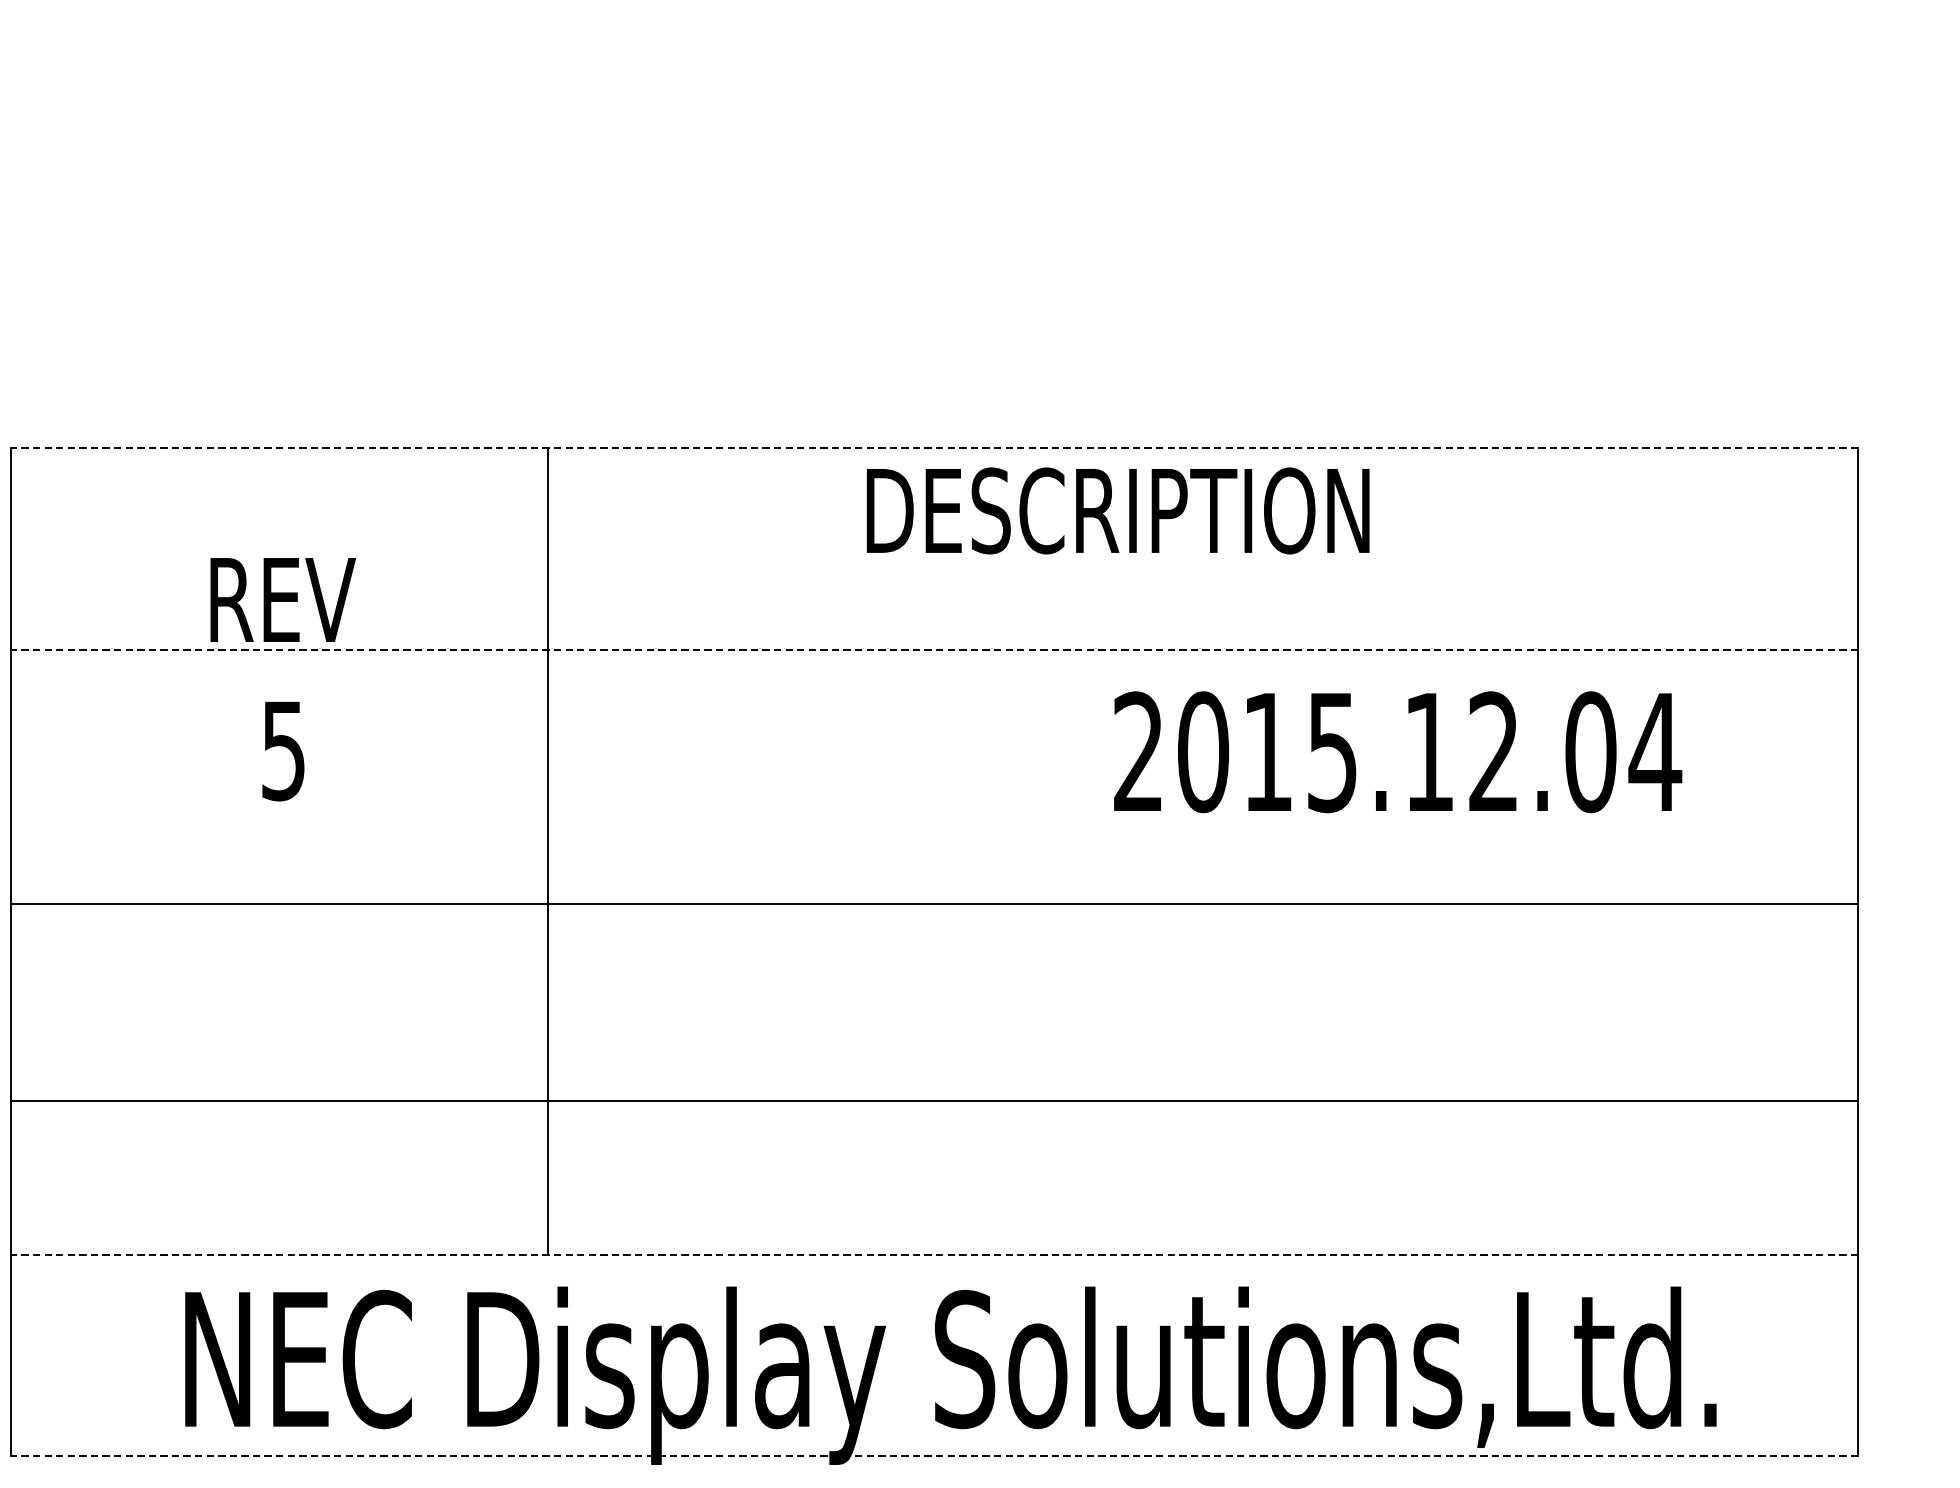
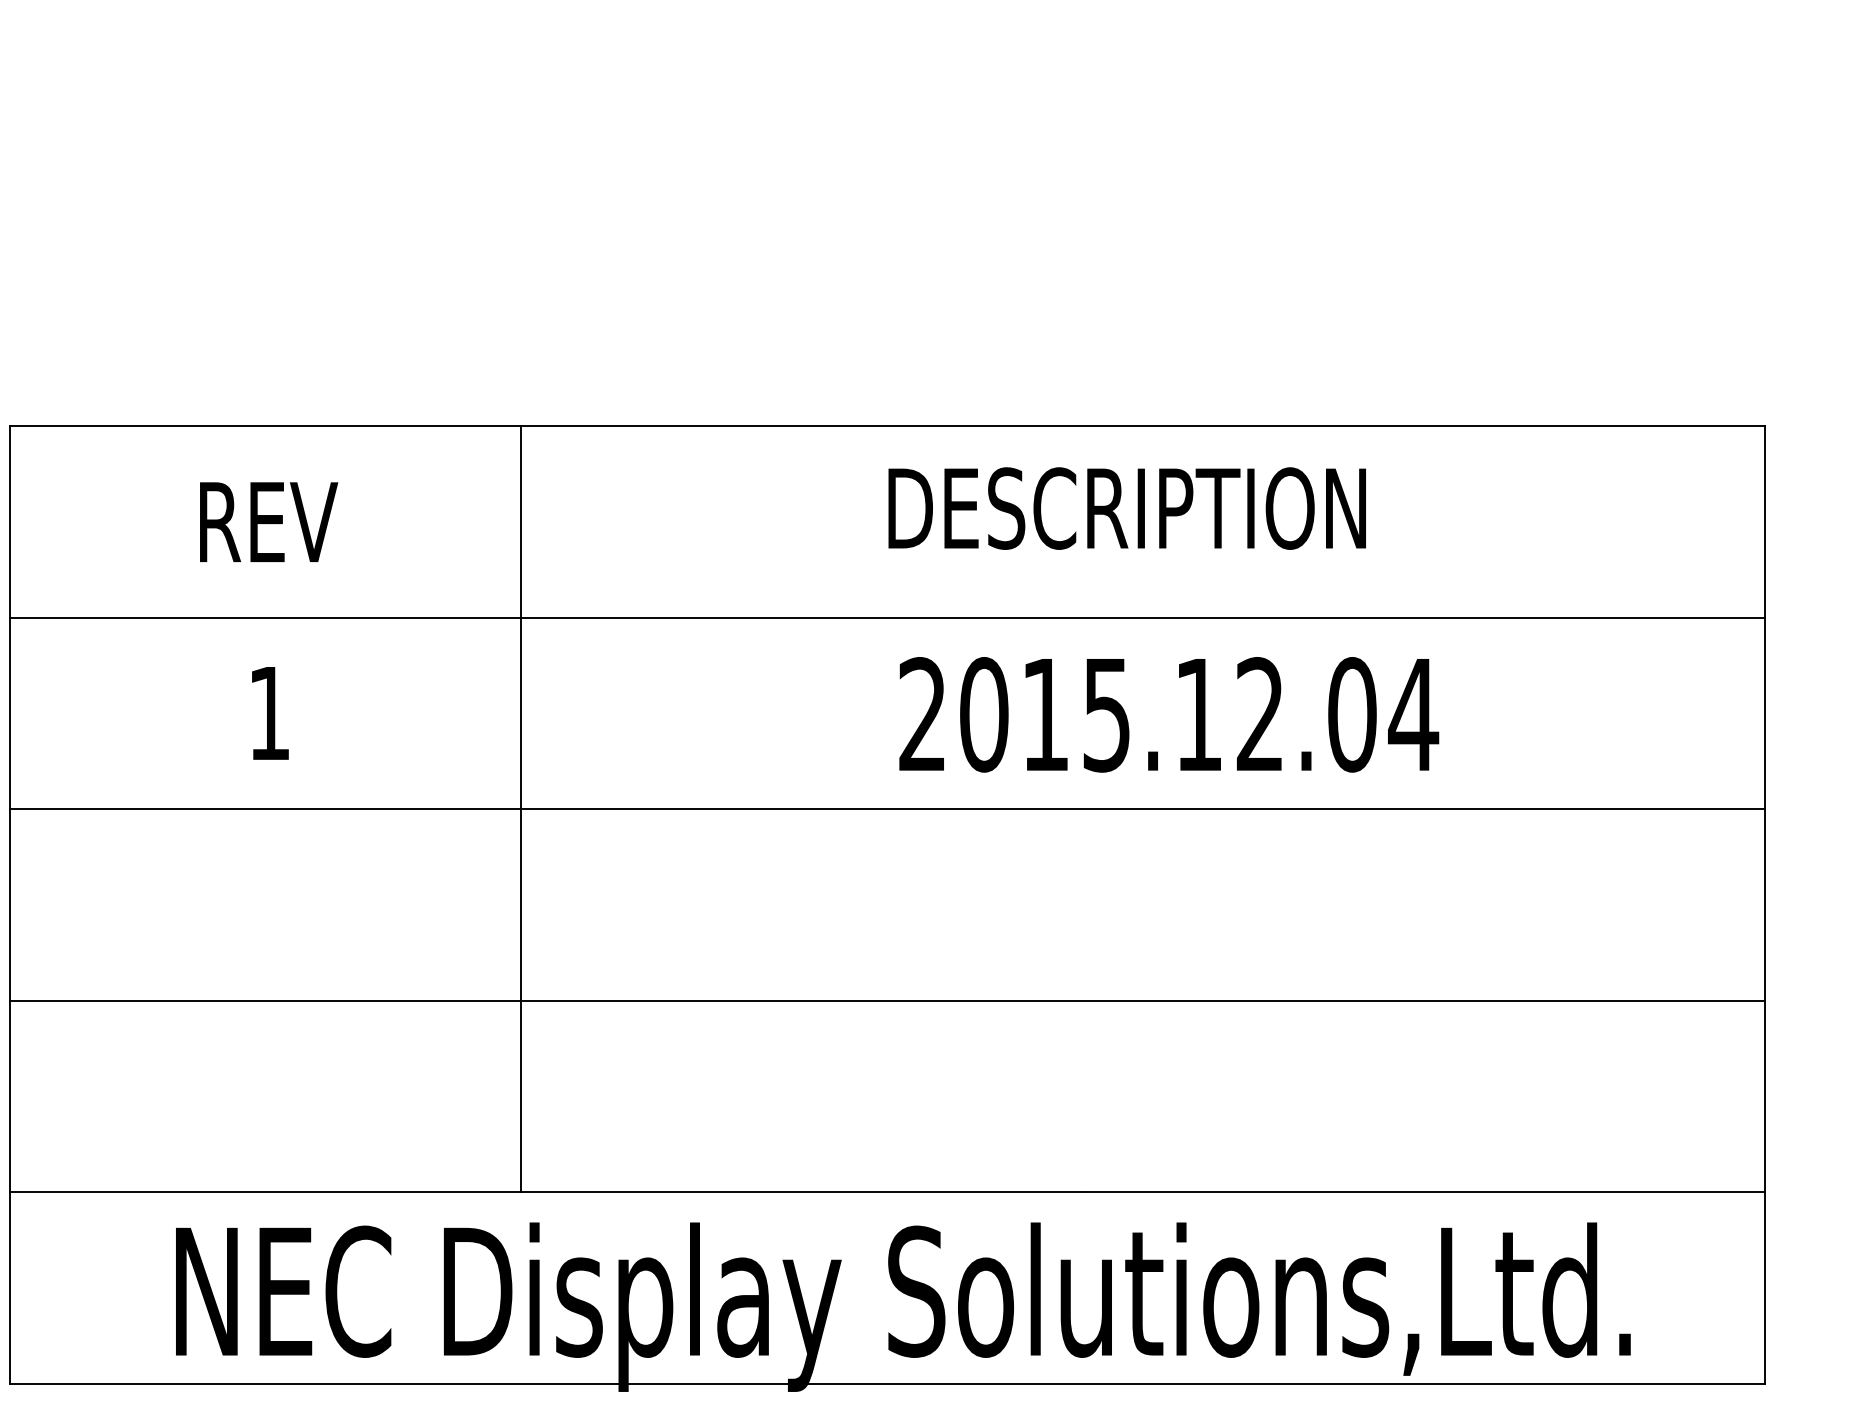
line: (934, 448) -> (887, 426), dashed -> solid
text: (1117, 510) -> (1126, 508), moved
text: (283, 599) -> (269, 521), moved
line: (934, 649) -> (887, 617), dashed -> solid
text: (283, 751) -> (269, 714), 5 -> 1
text: (1398, 751) -> (1169, 714), moved
line: (934, 904) -> (887, 809), moved
line: (934, 1101) -> (887, 1000), moved
line: (934, 1255) -> (887, 1192), dashed -> solid
line: (934, 1456) -> (887, 1383), dashed -> solid

